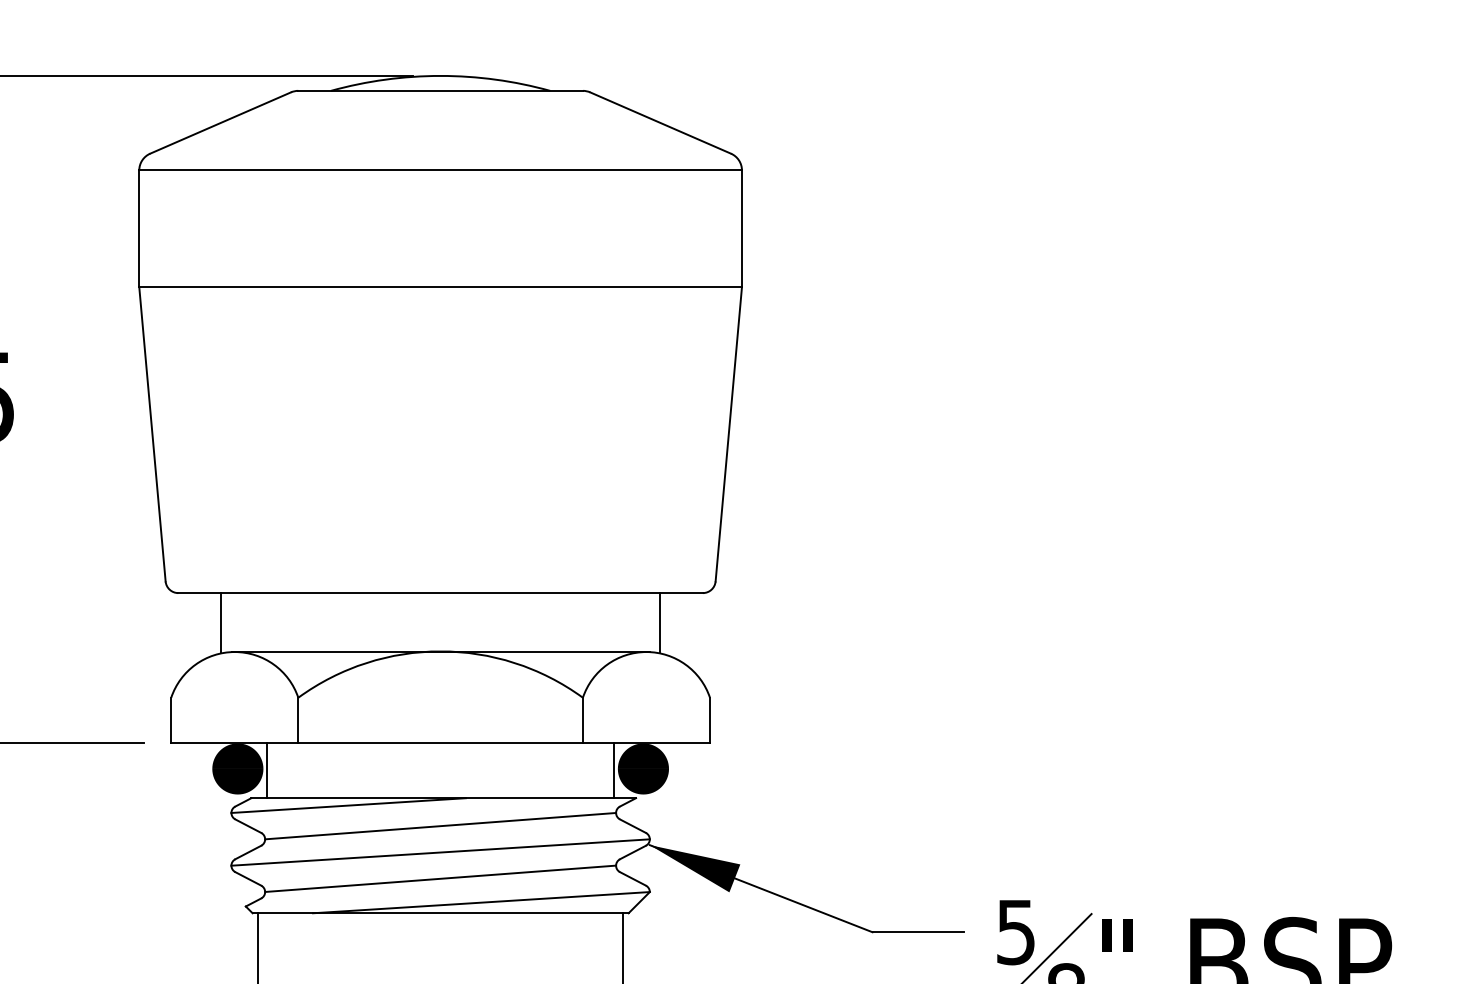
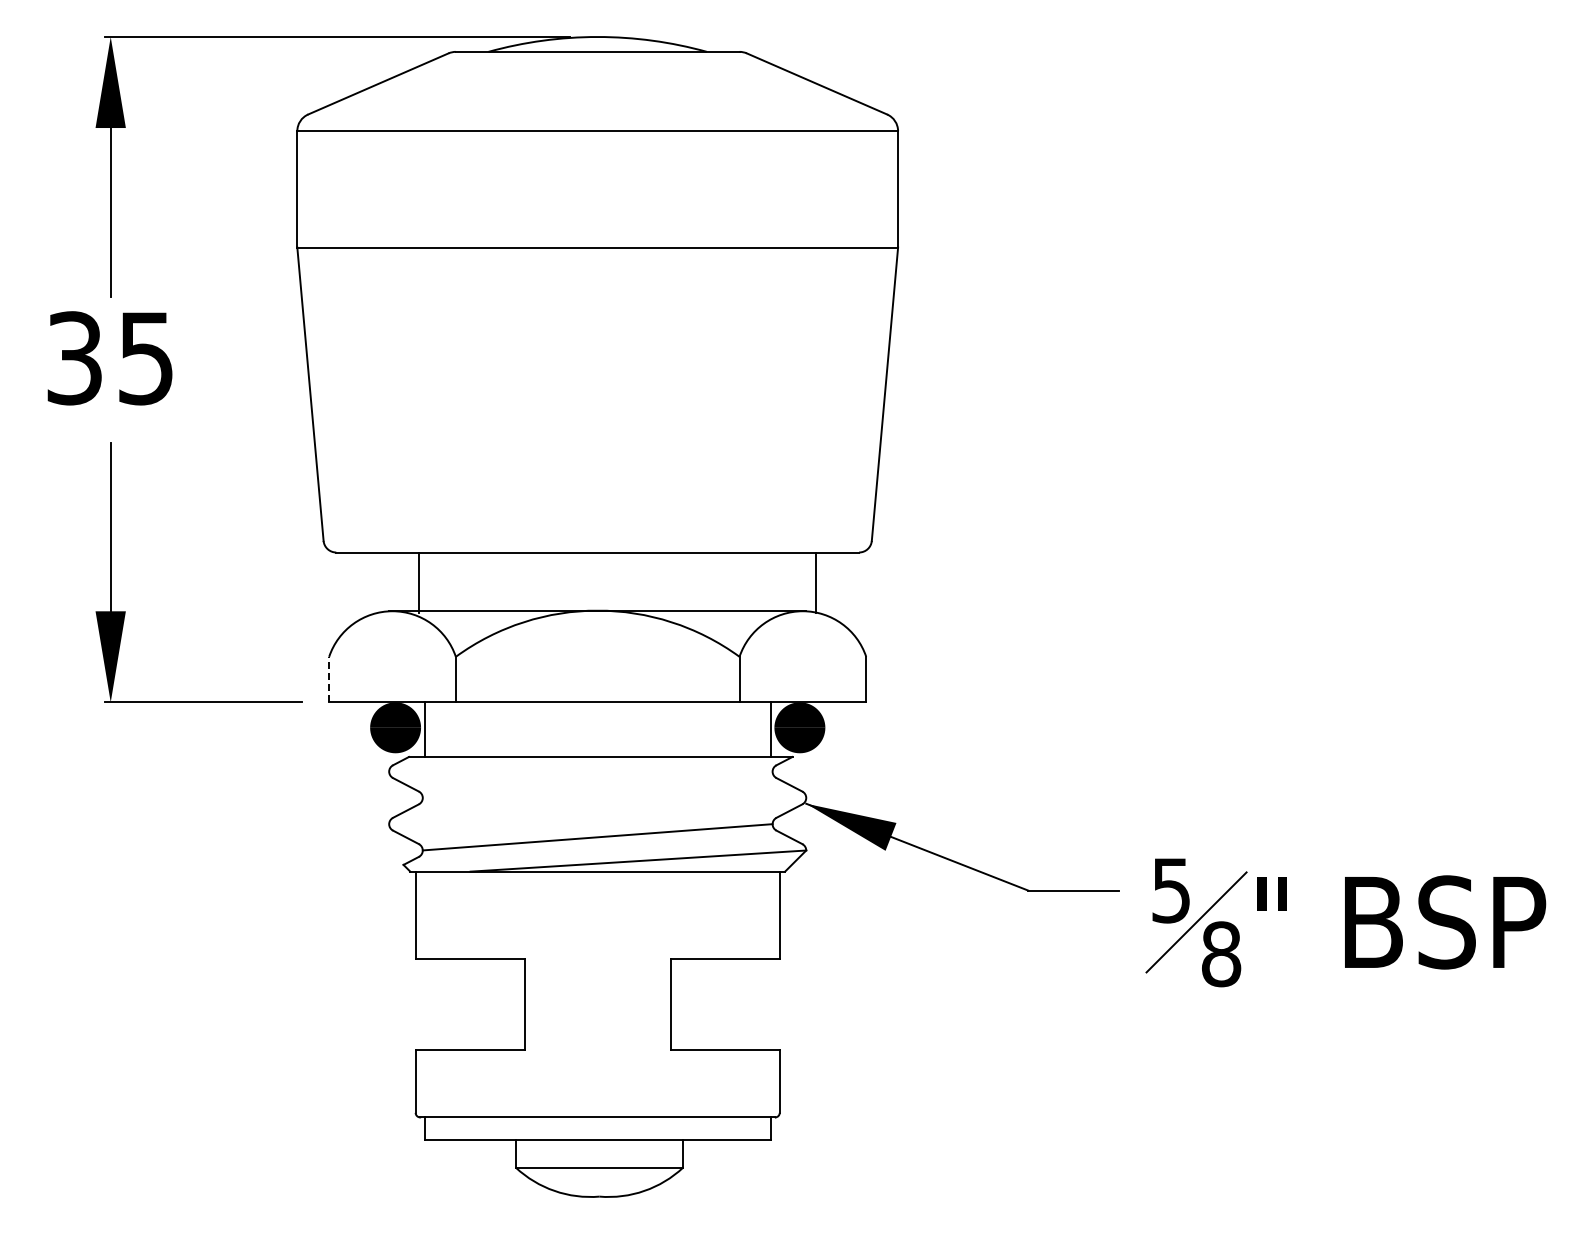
line: (221, 623) -> (419, 582), moved
line: (171, 720) -> (329, 679), solid -> dashed
line: (348, 804) -> (505, 763), removed
line: (440, 825) -> (597, 784), removed
line: (440, 851) -> (597, 810), removed

